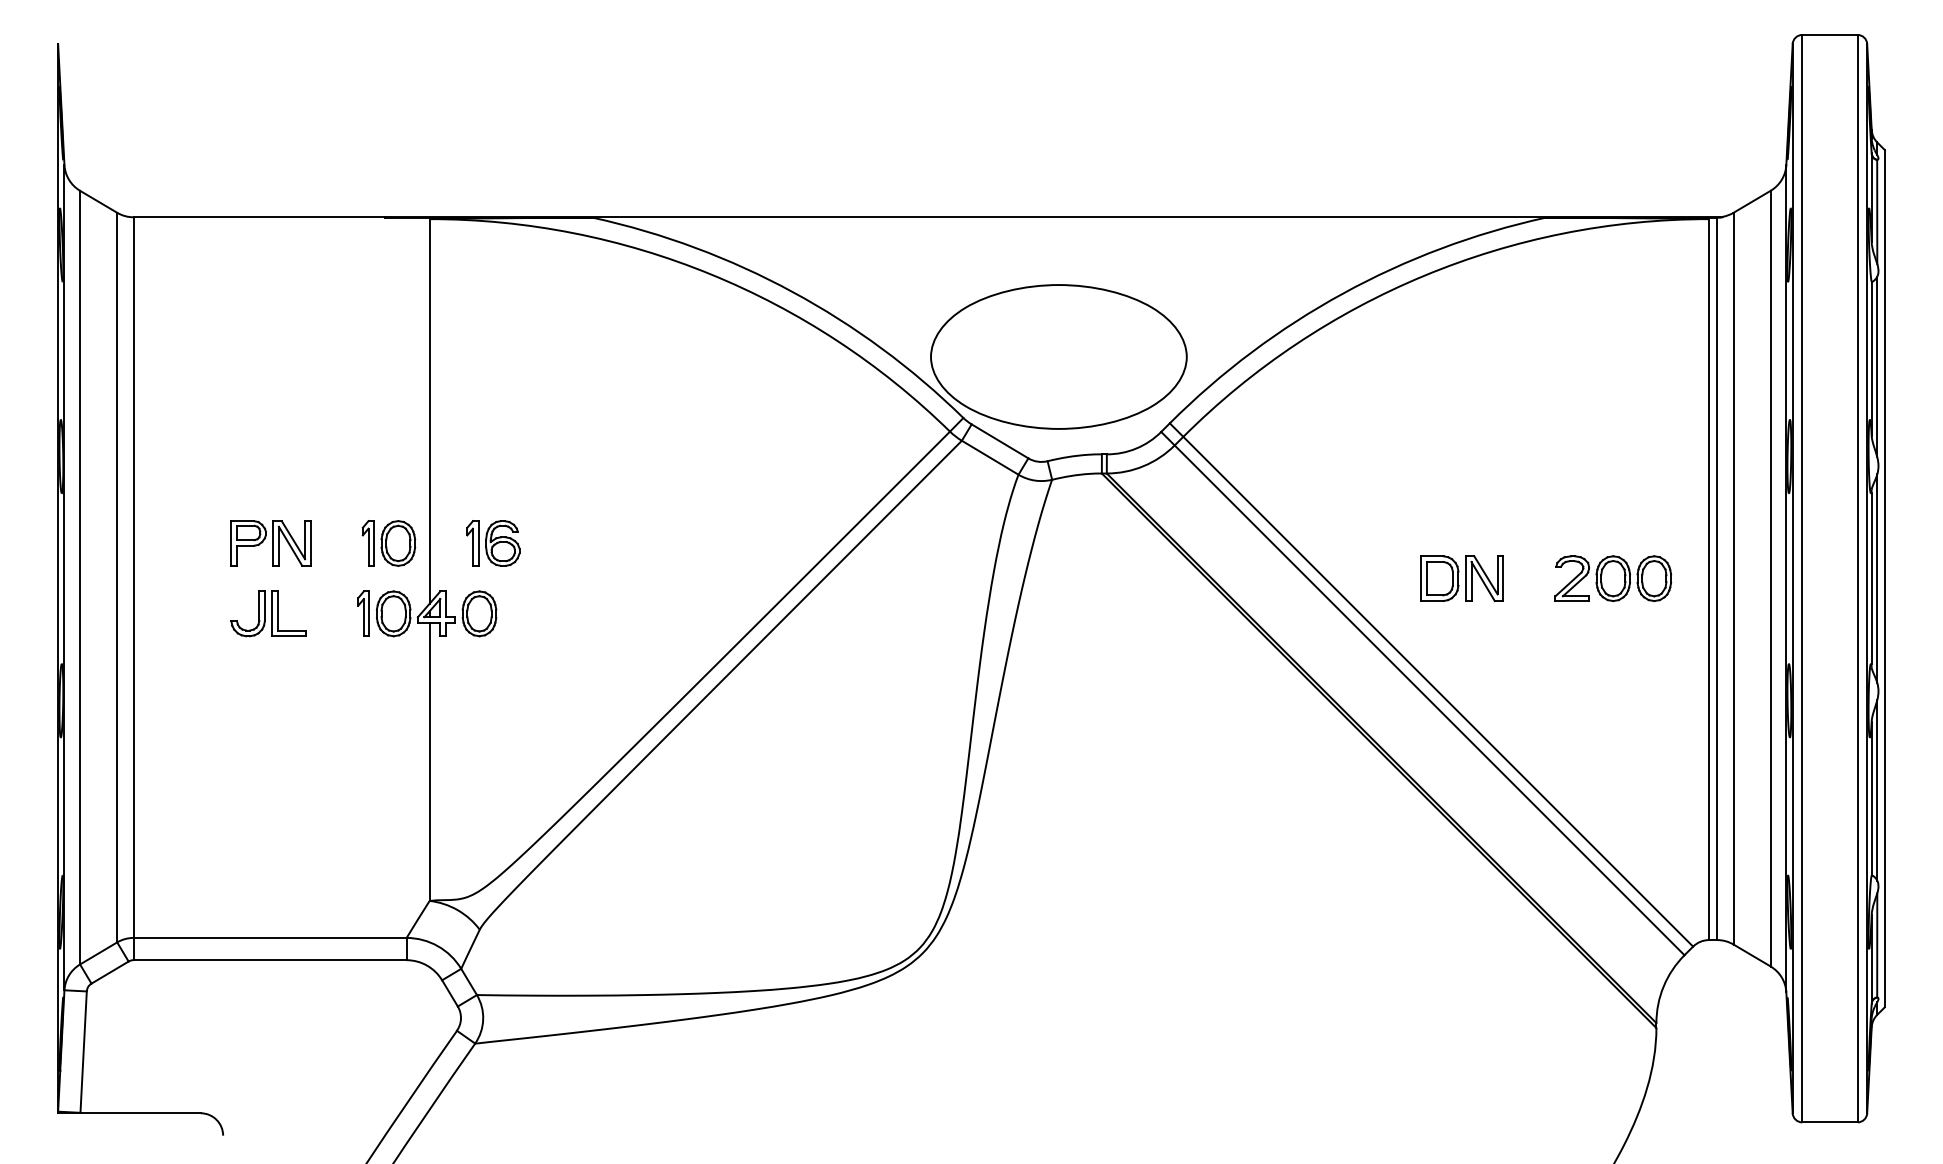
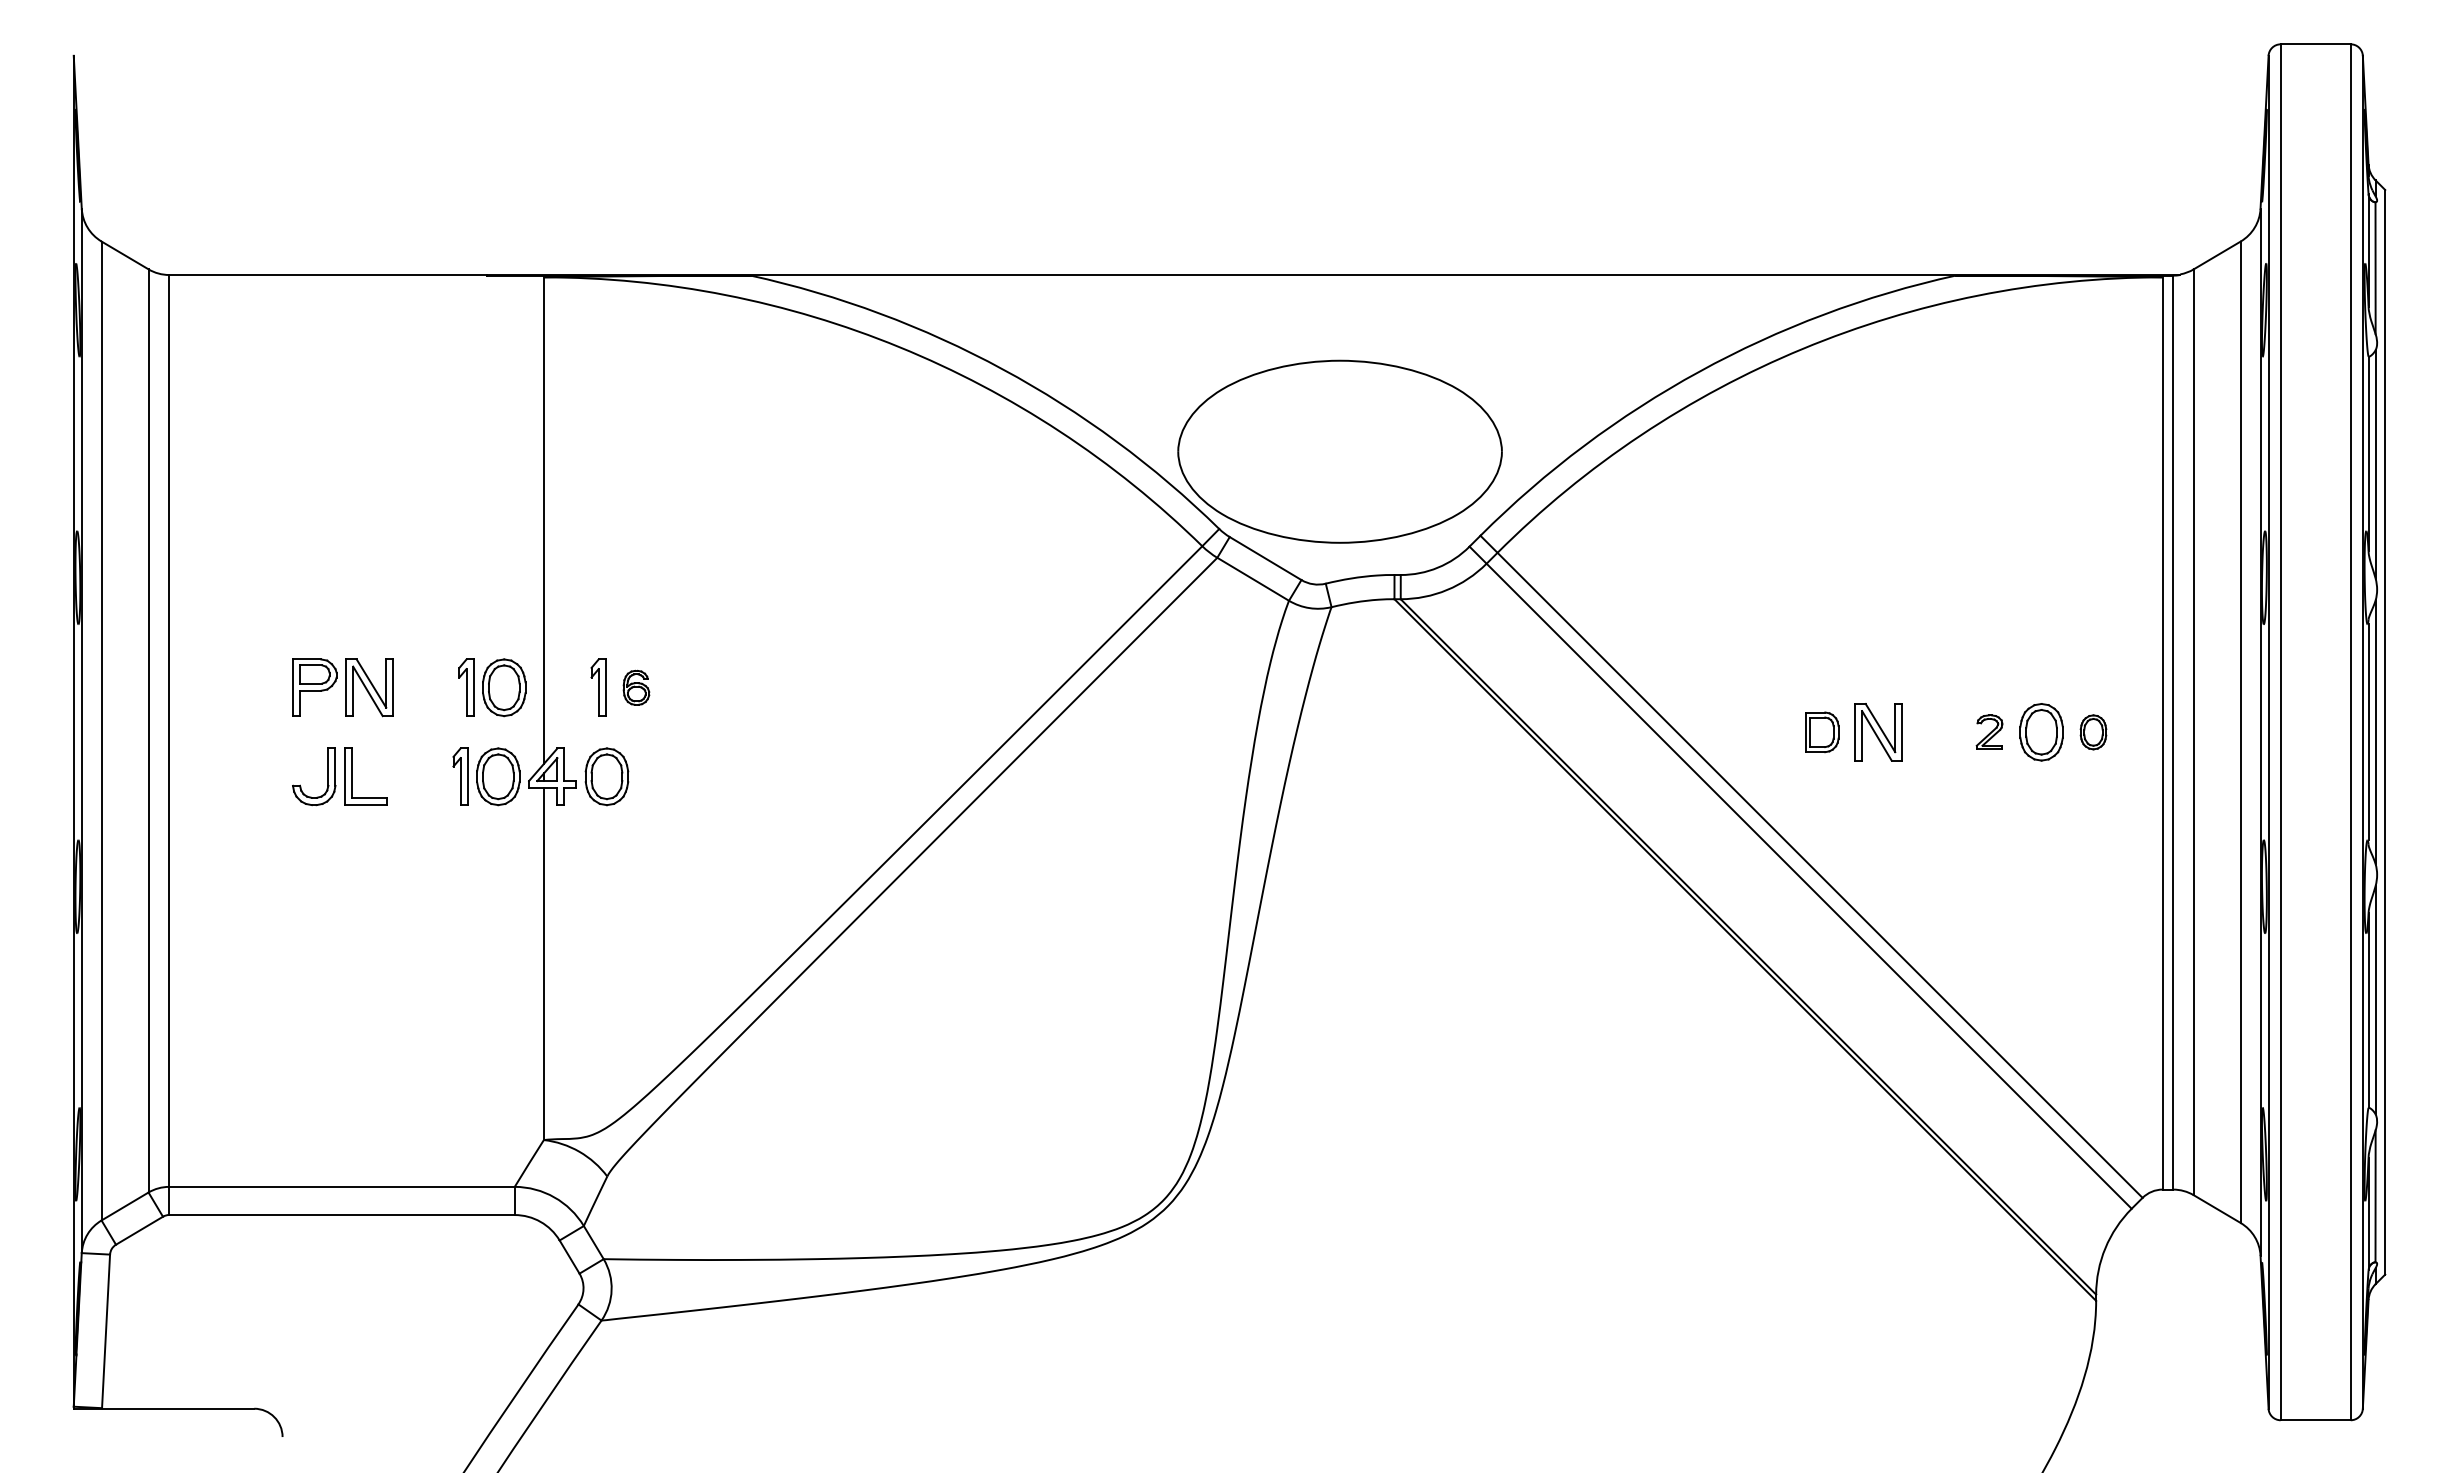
part: (502, 543) -> (636, 687), size x0.6
part: (1439, 578) -> (1821, 732), size x0.7
part: (1572, 578) -> (1989, 732), size x0.6
part: (1654, 578) -> (2093, 732), size x0.6

